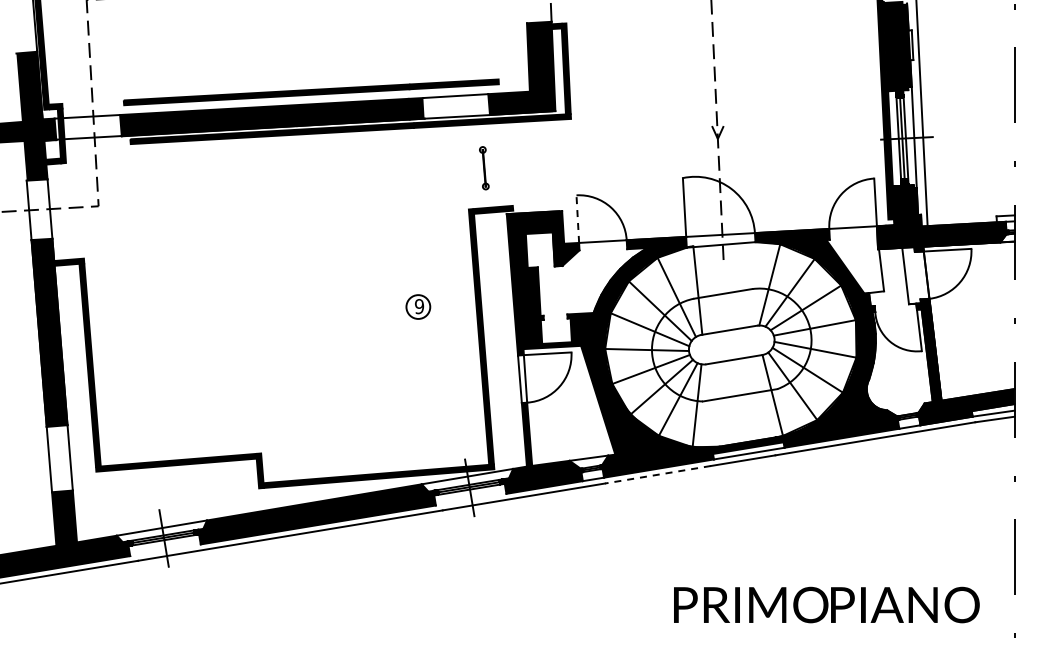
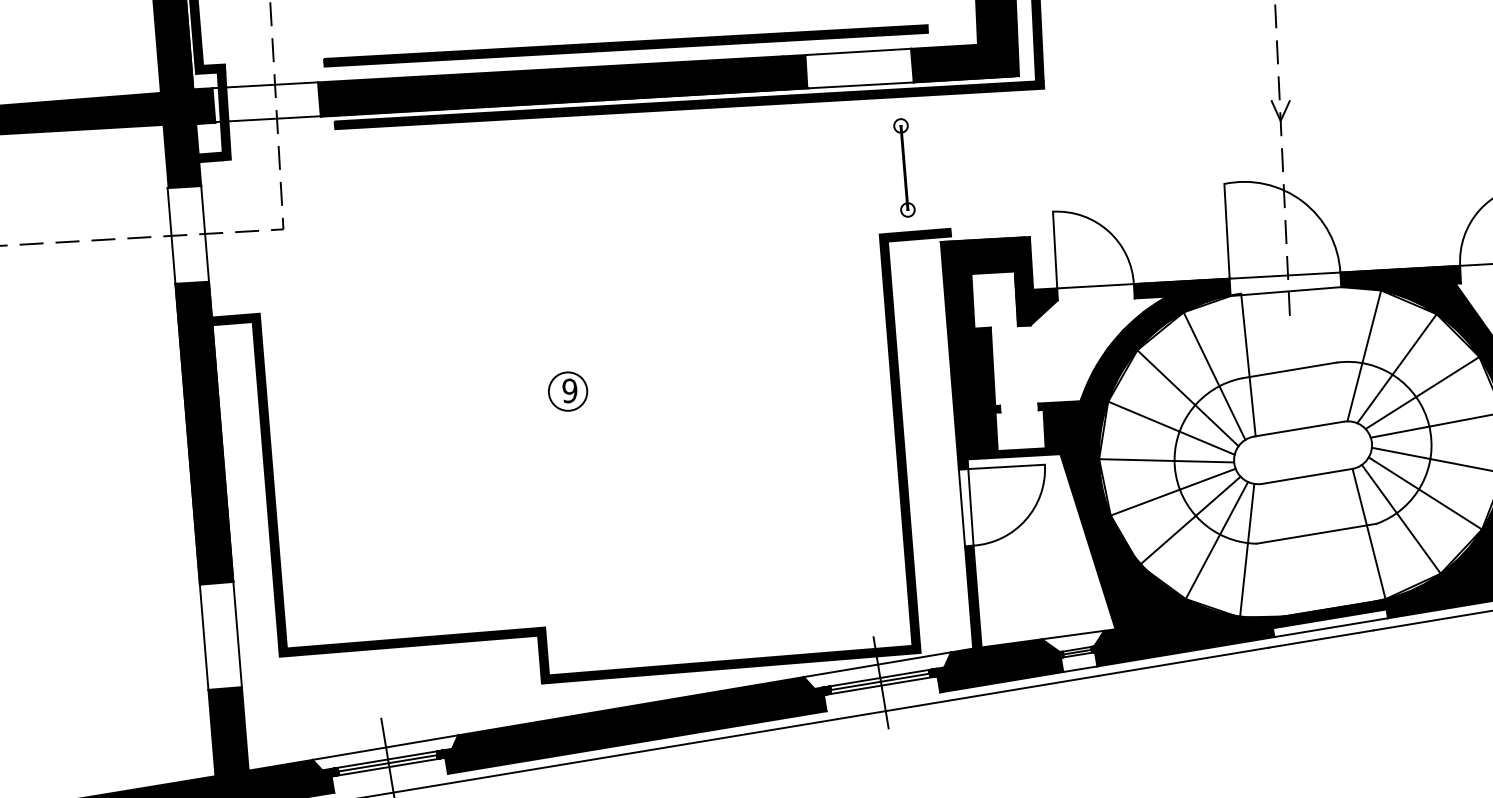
part: (484, 168) -> (904, 168), size x1.43
line: (577, 219) -> (1054, 250), dashed -> solid
part: (418, 306) -> (568, 390), moved
line: (657, 474) -> (1183, 661), dashed -> solid

